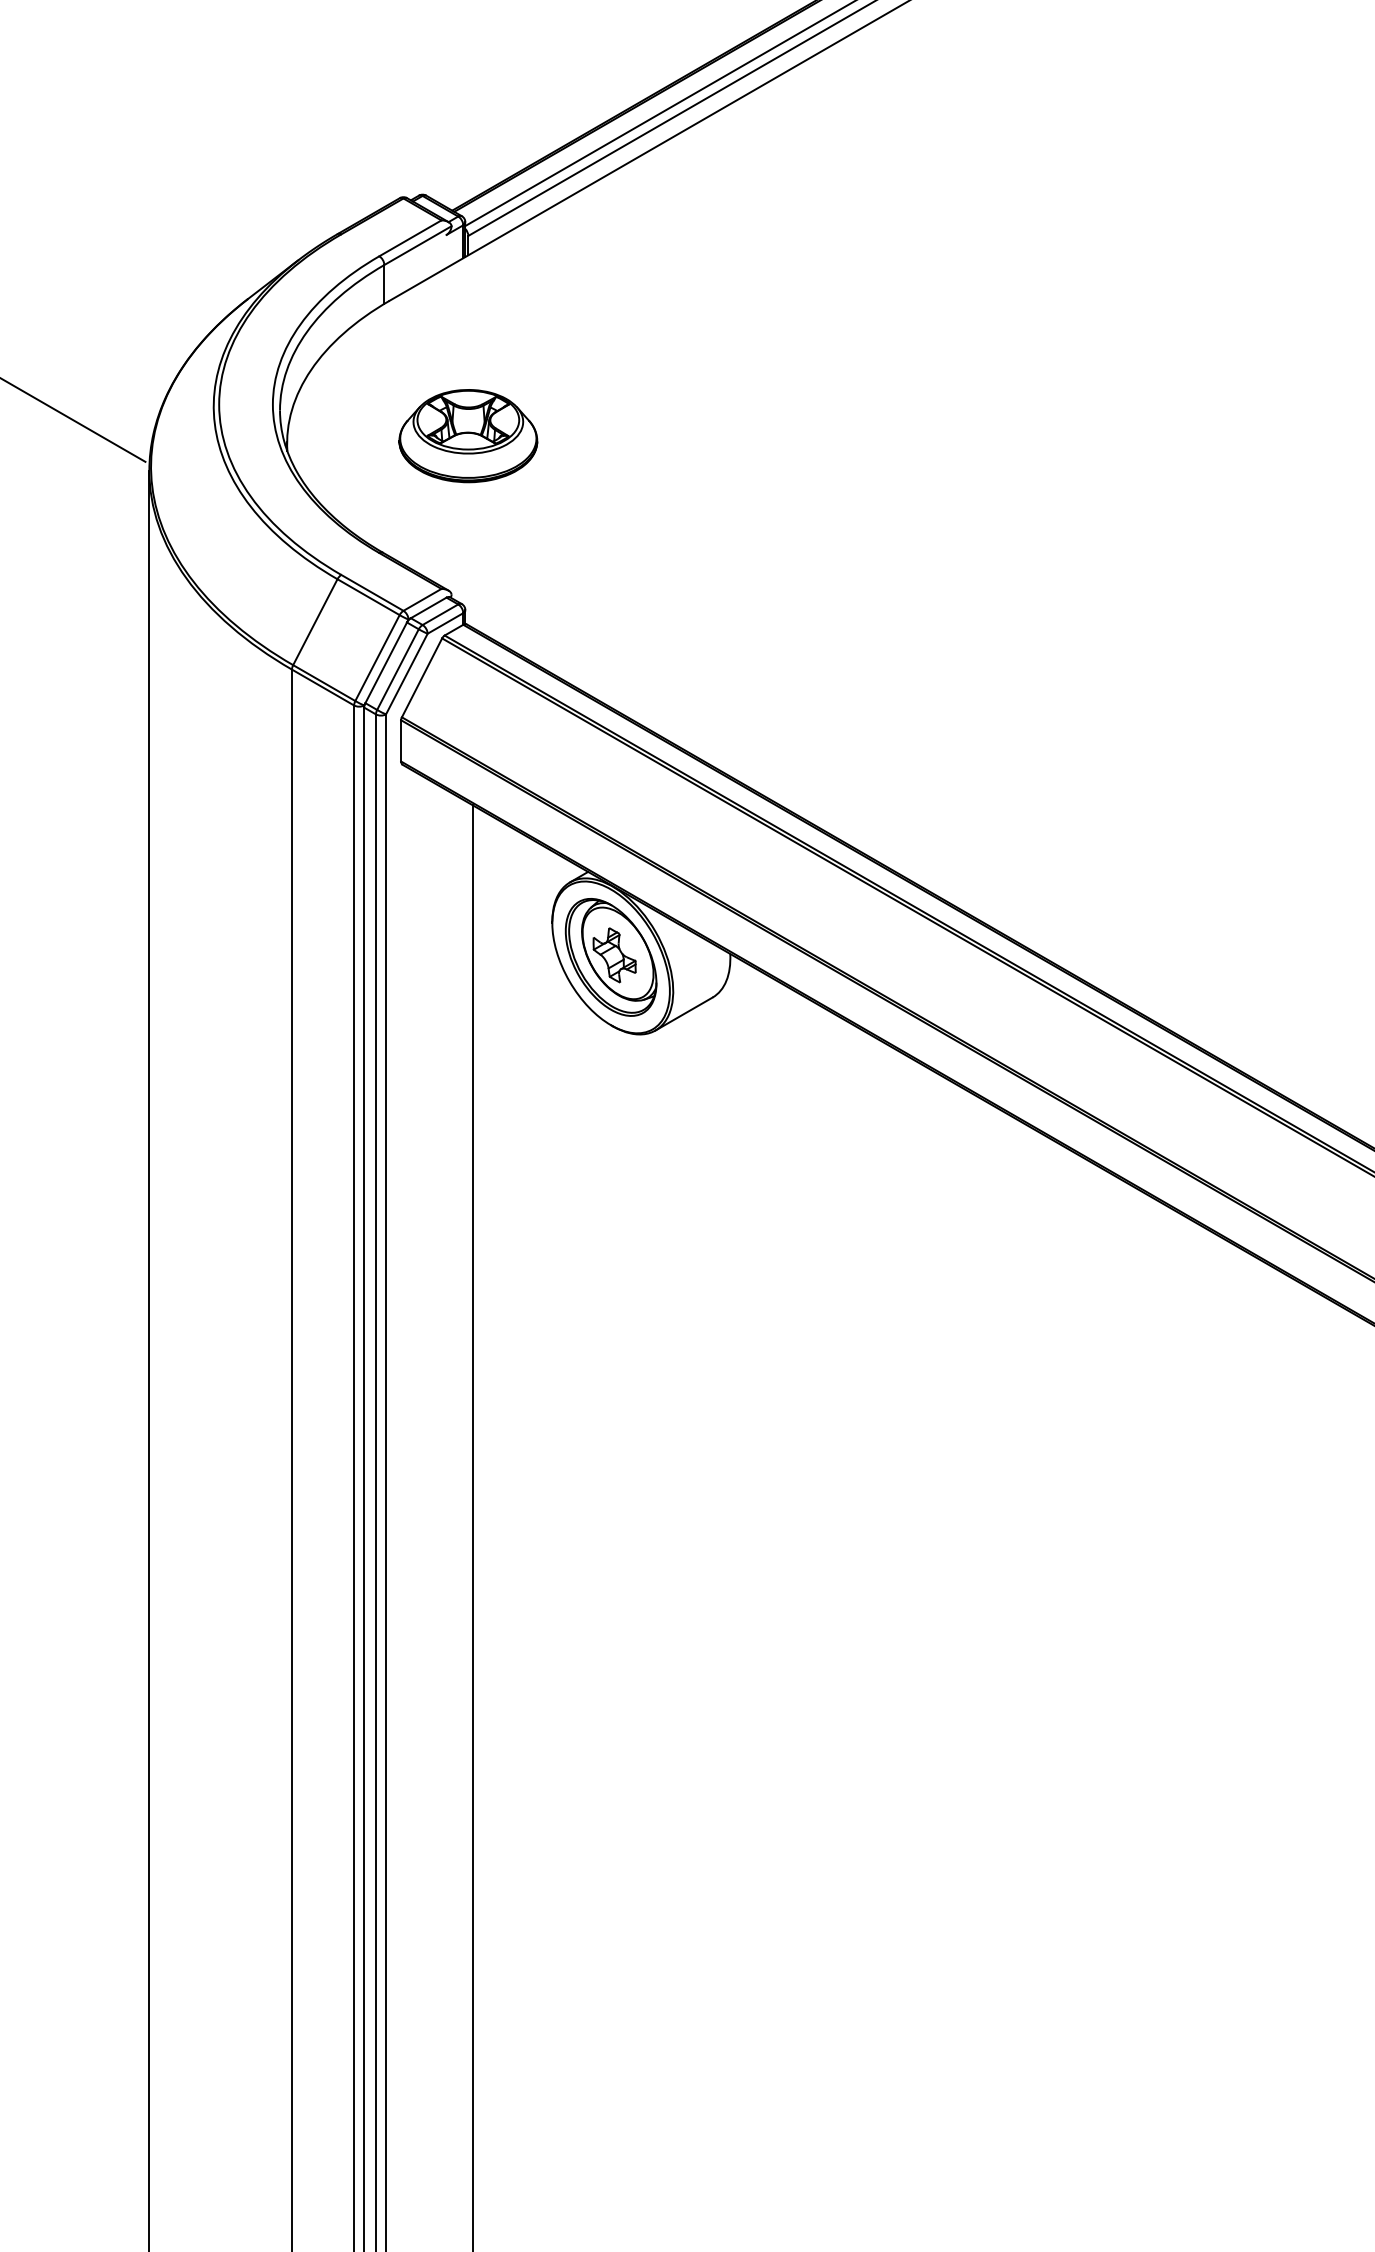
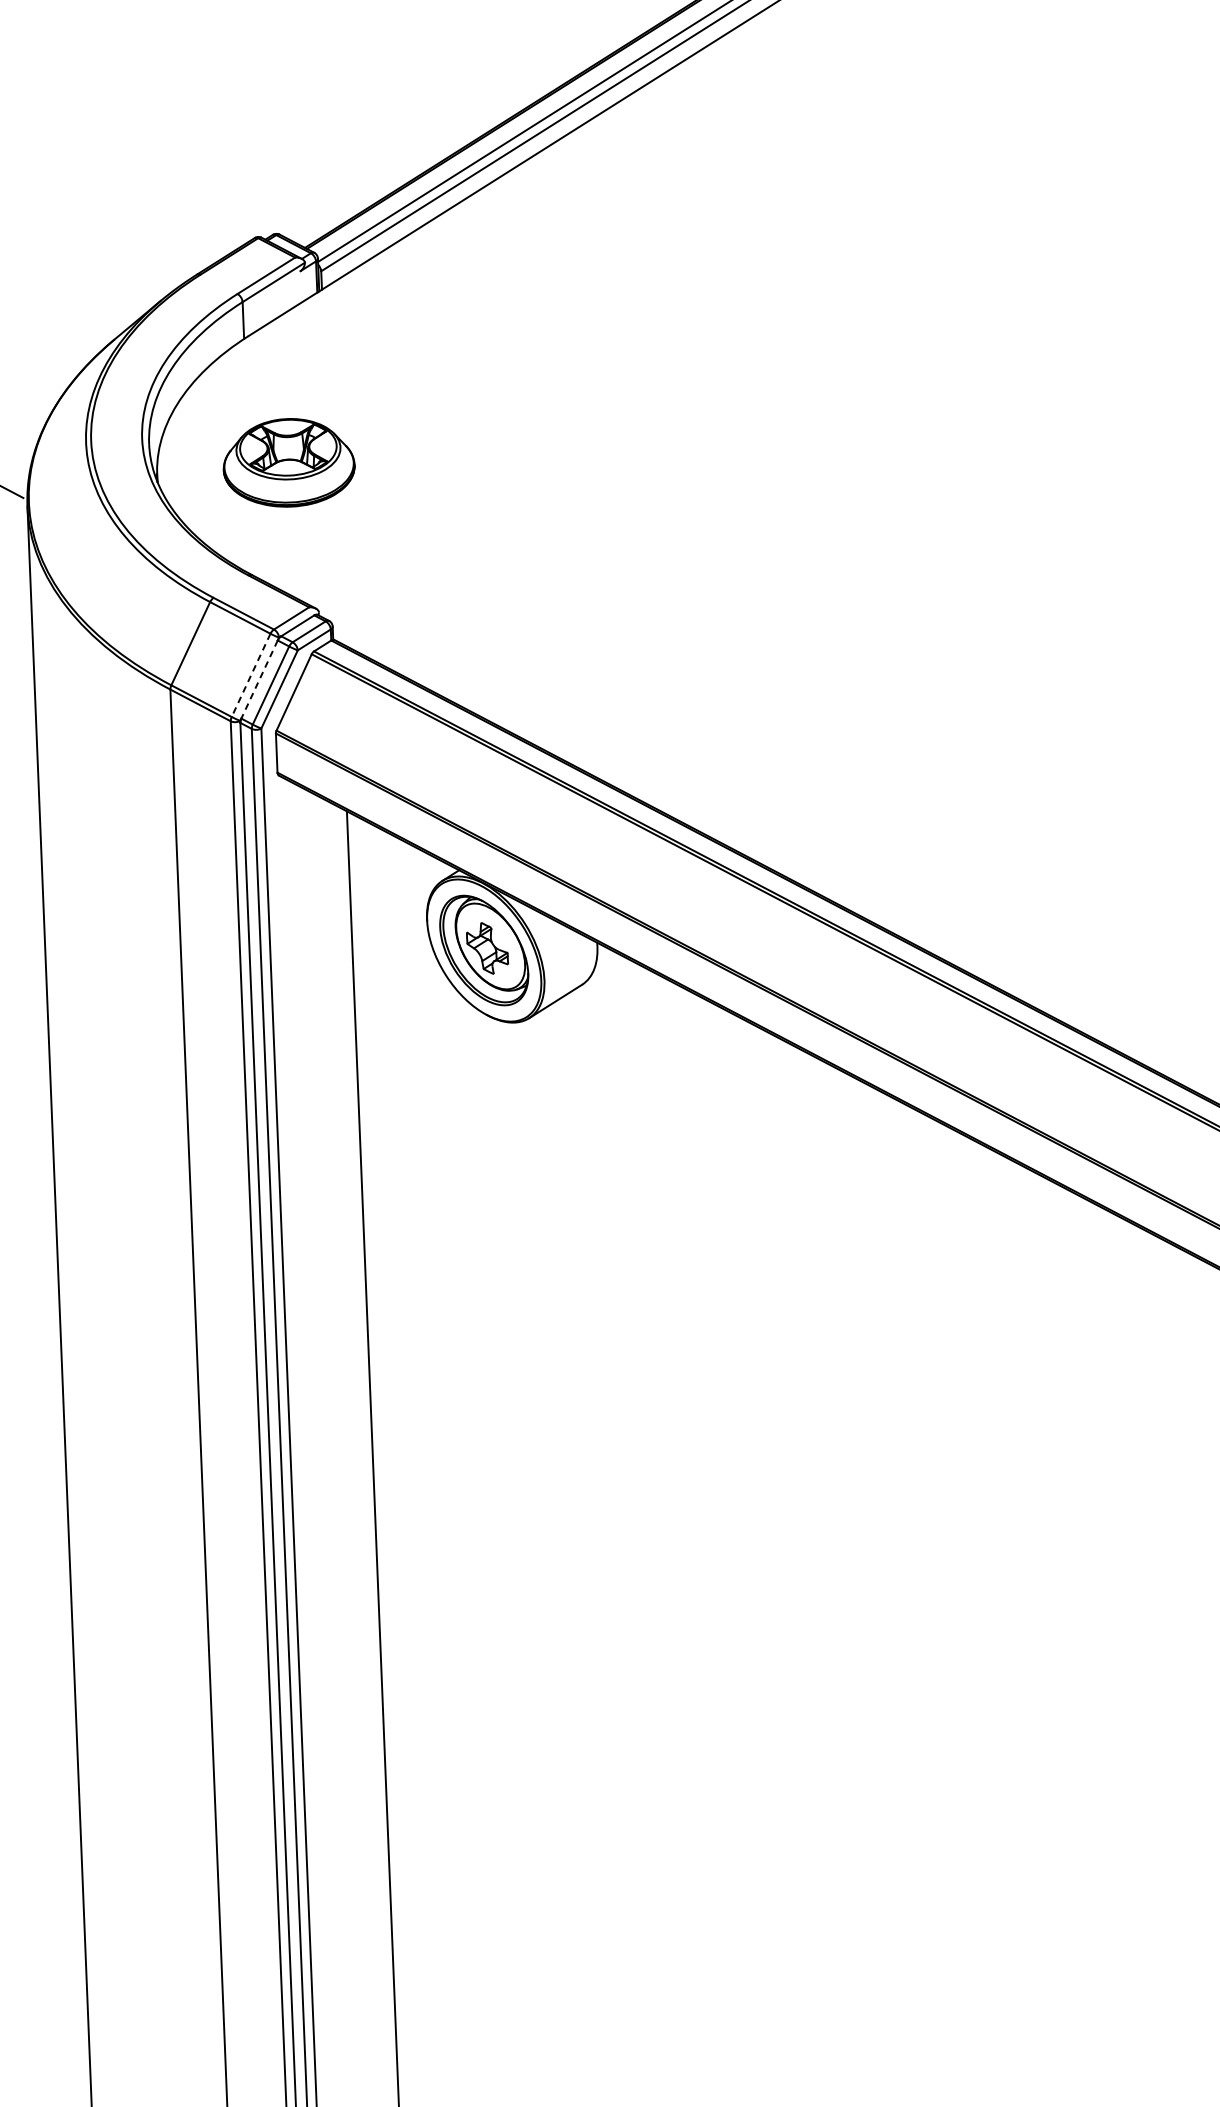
part: (468, 436) -> (289, 463), moved
line: (377, 658) -> (251, 675), solid -> dashed
line: (385, 663) -> (258, 680), solid -> dashed

